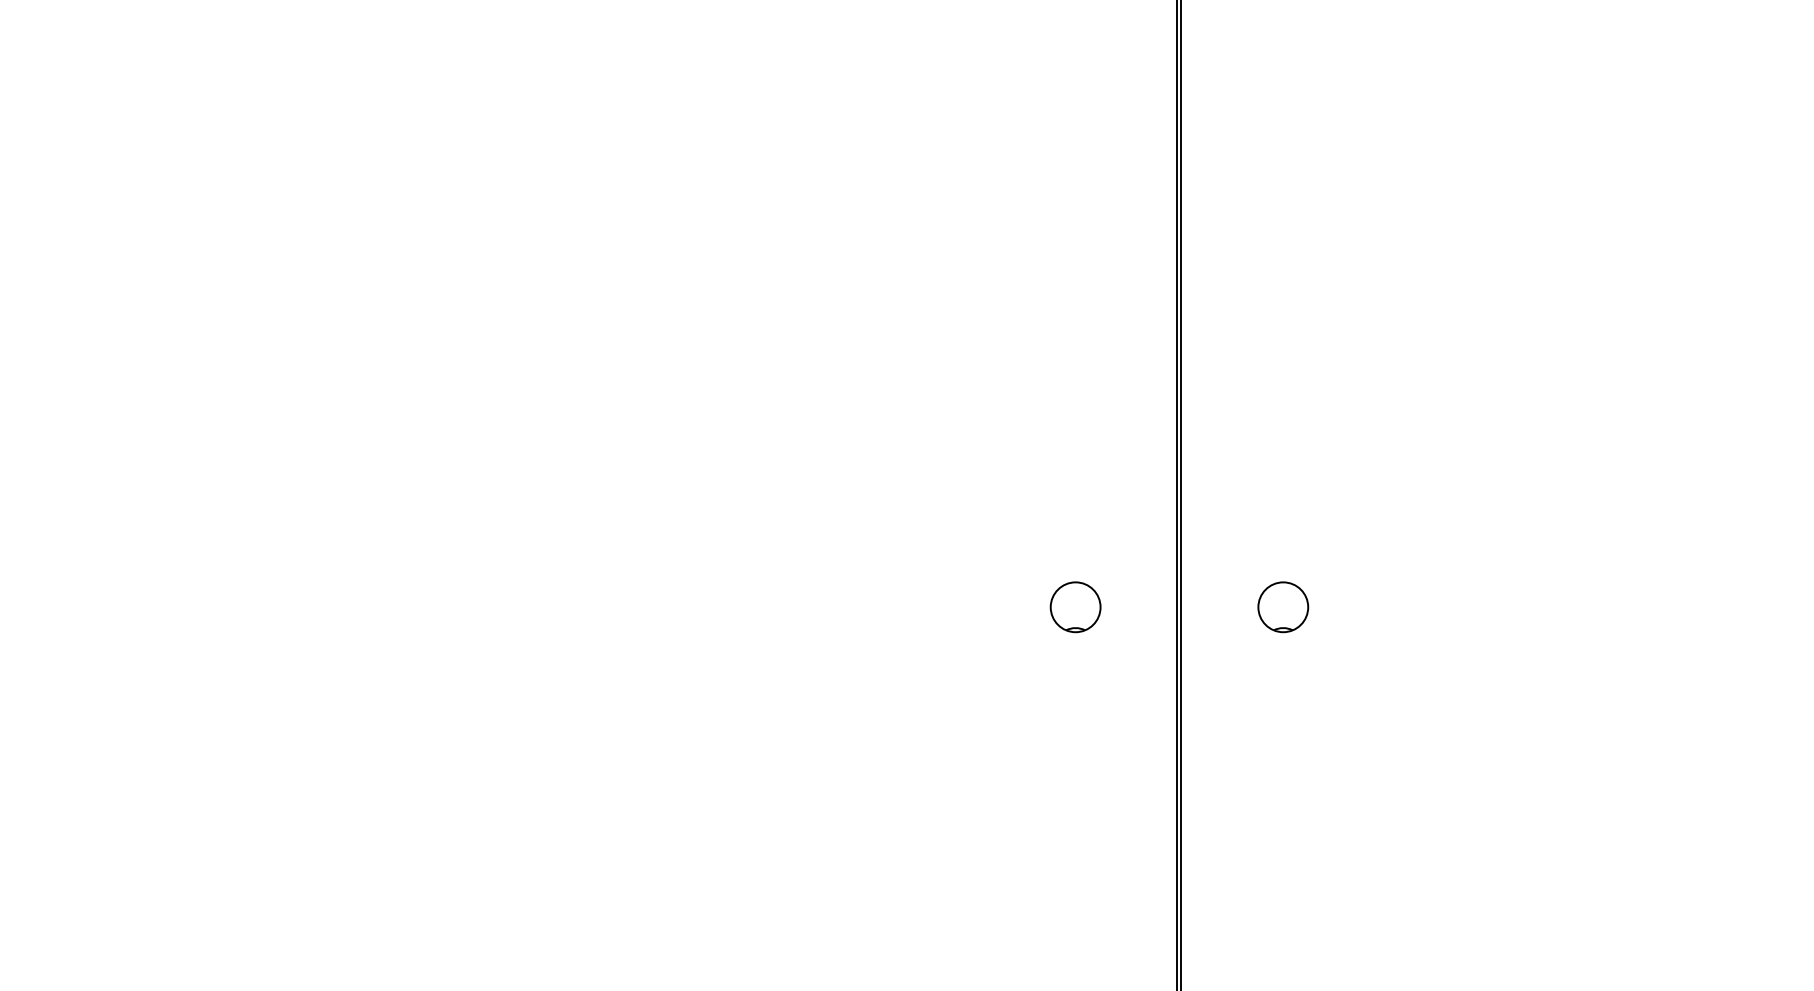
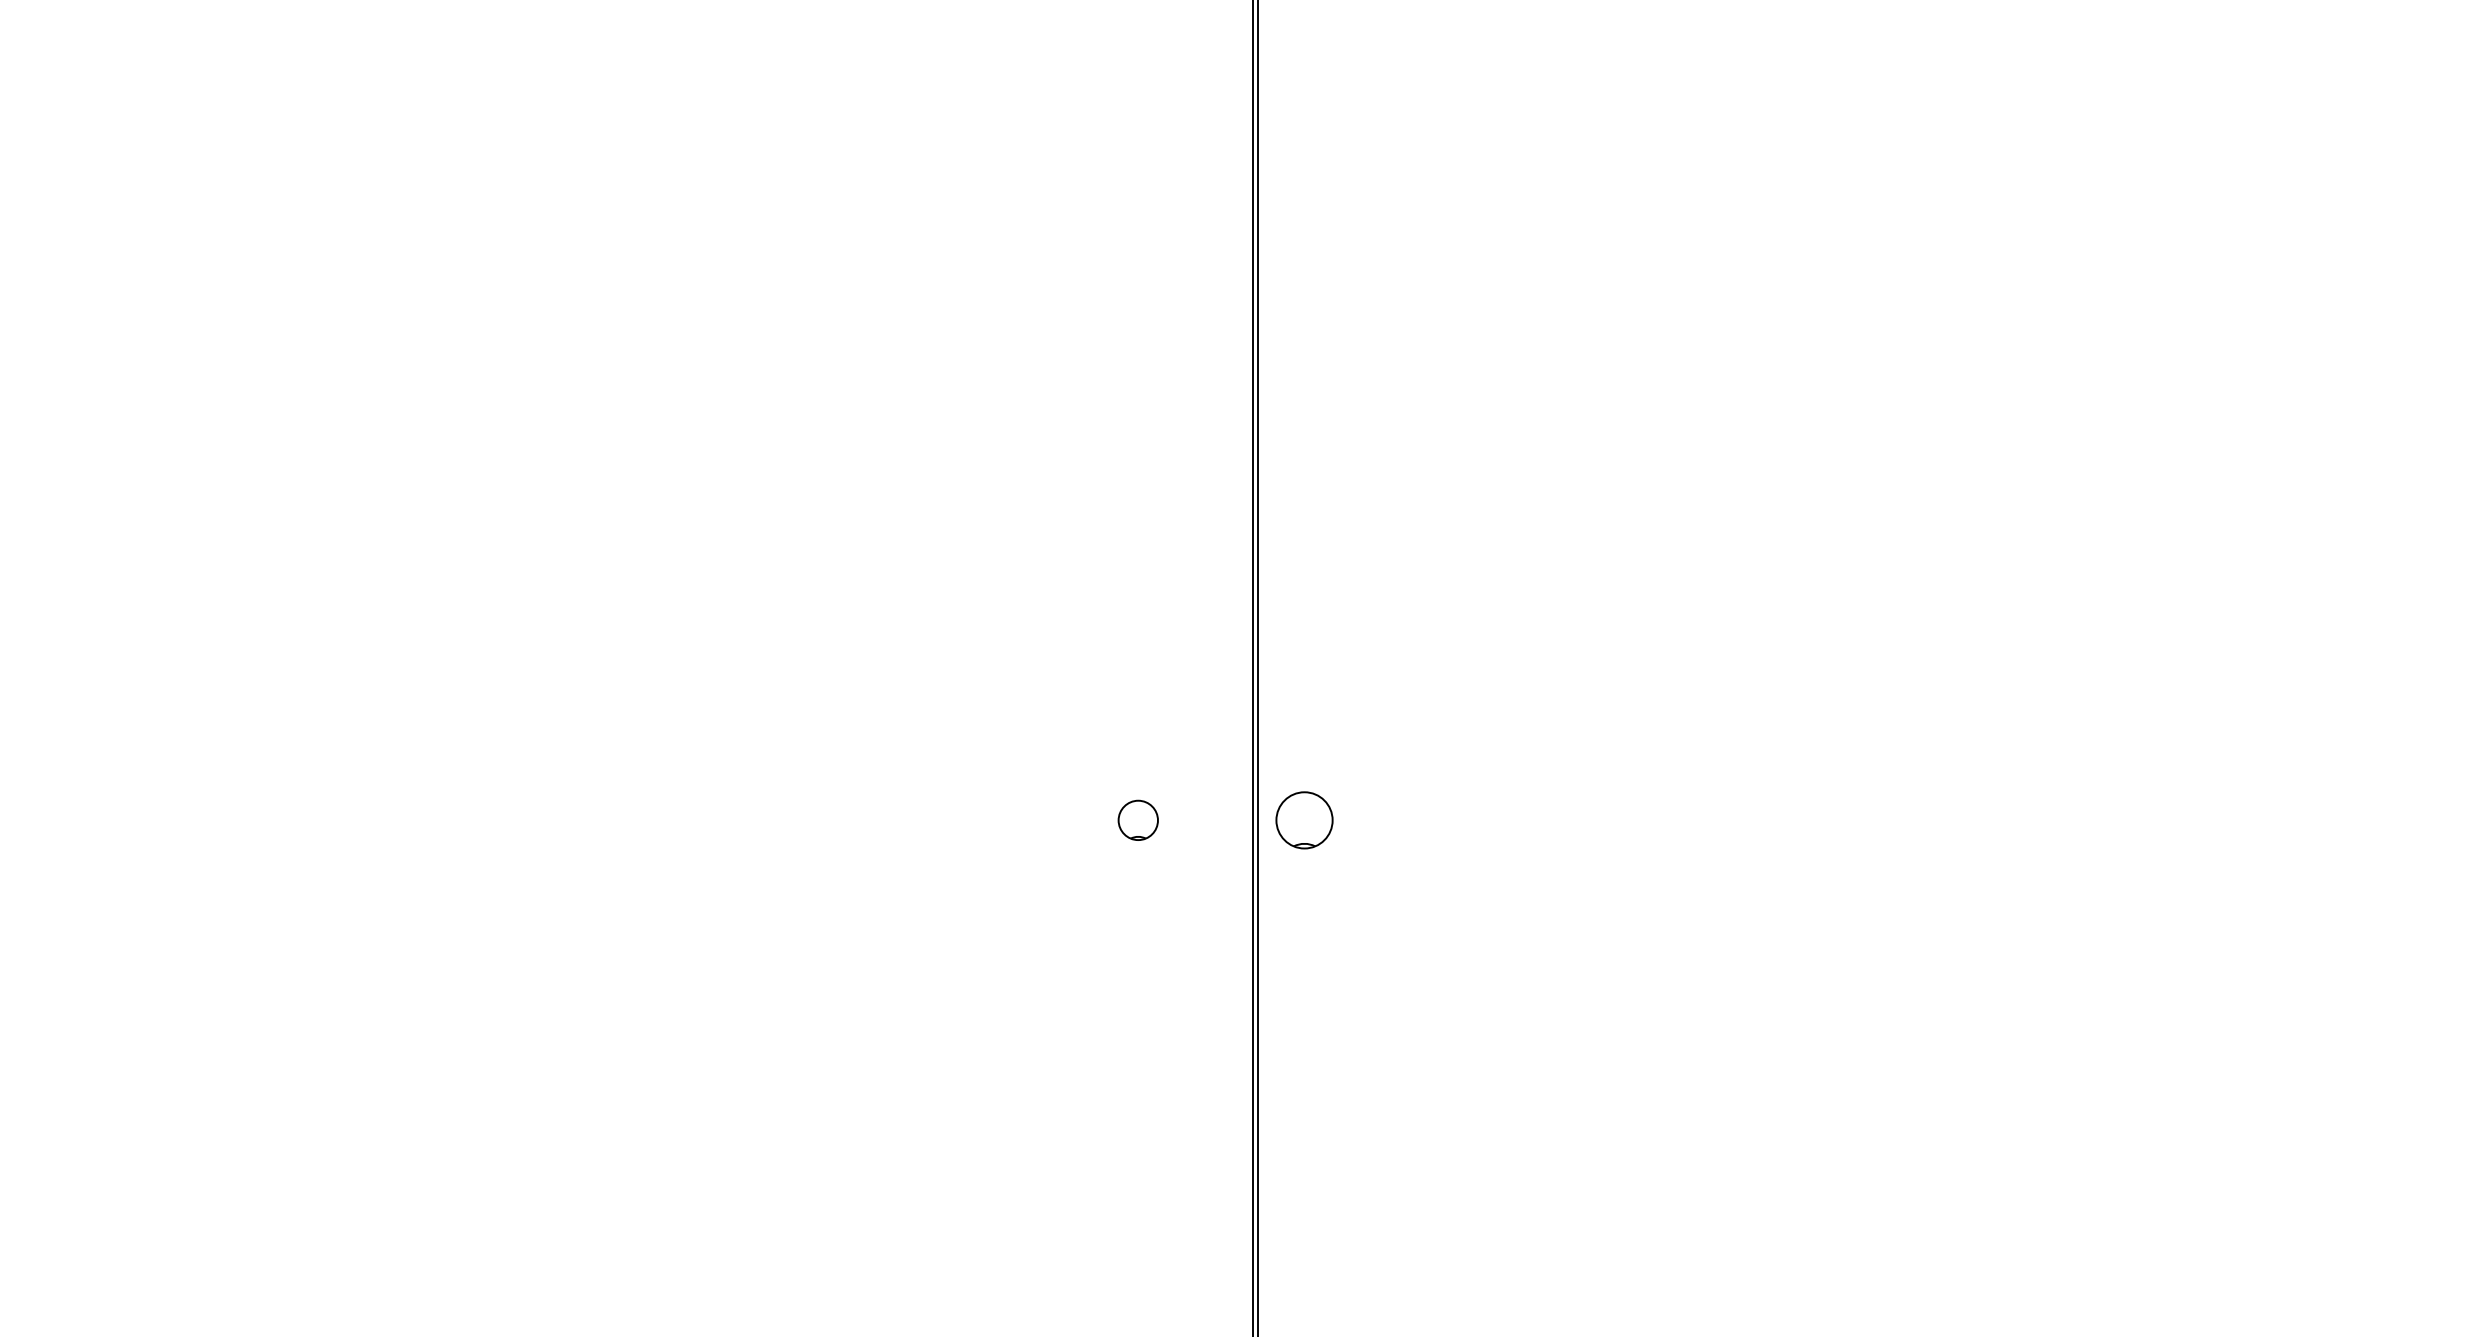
part: (1075, 607) -> (1138, 820), size x0.7
part: (1283, 607) -> (1304, 820), moved

